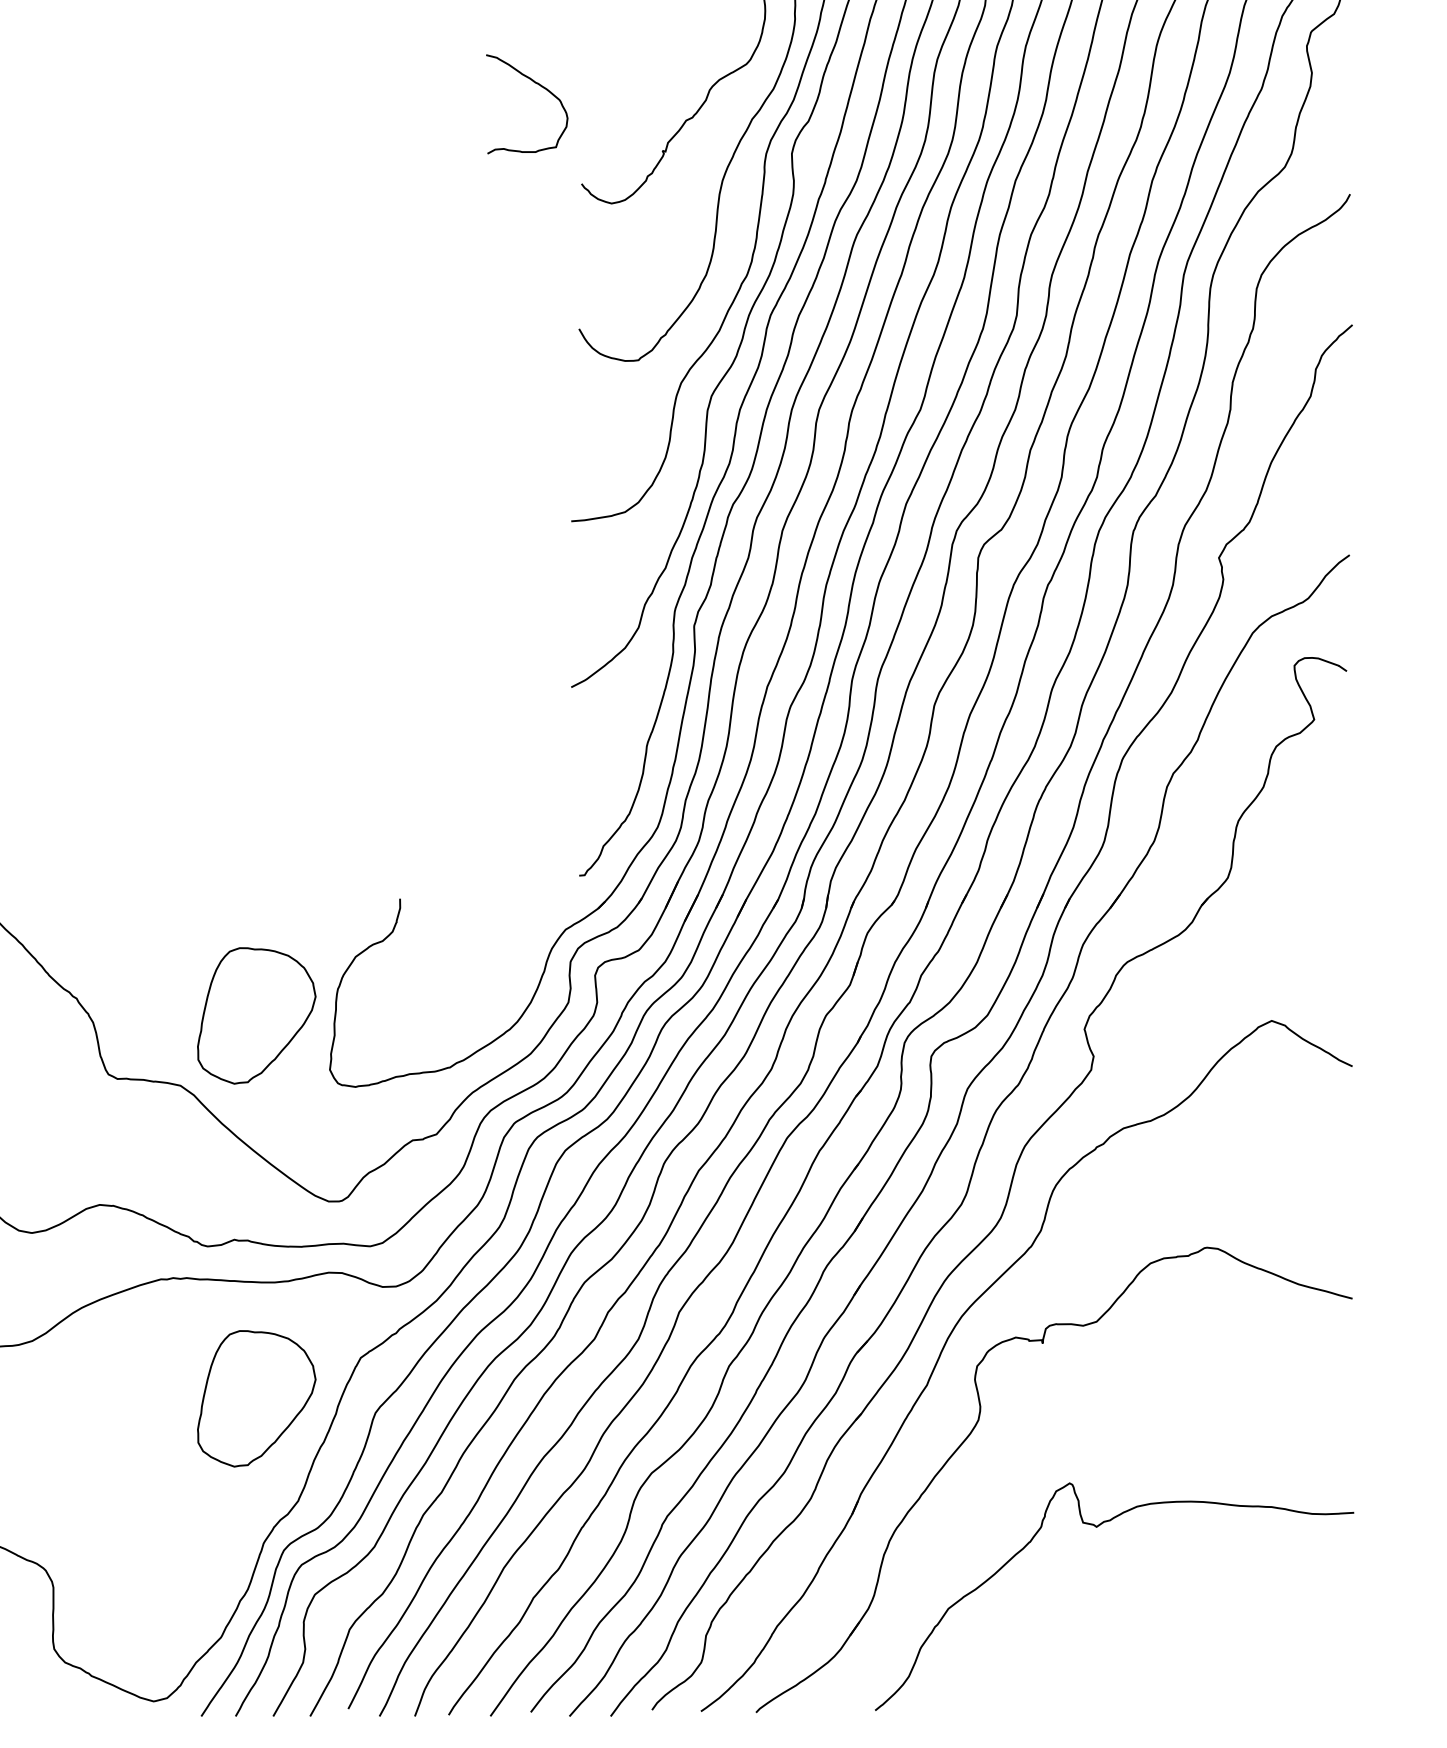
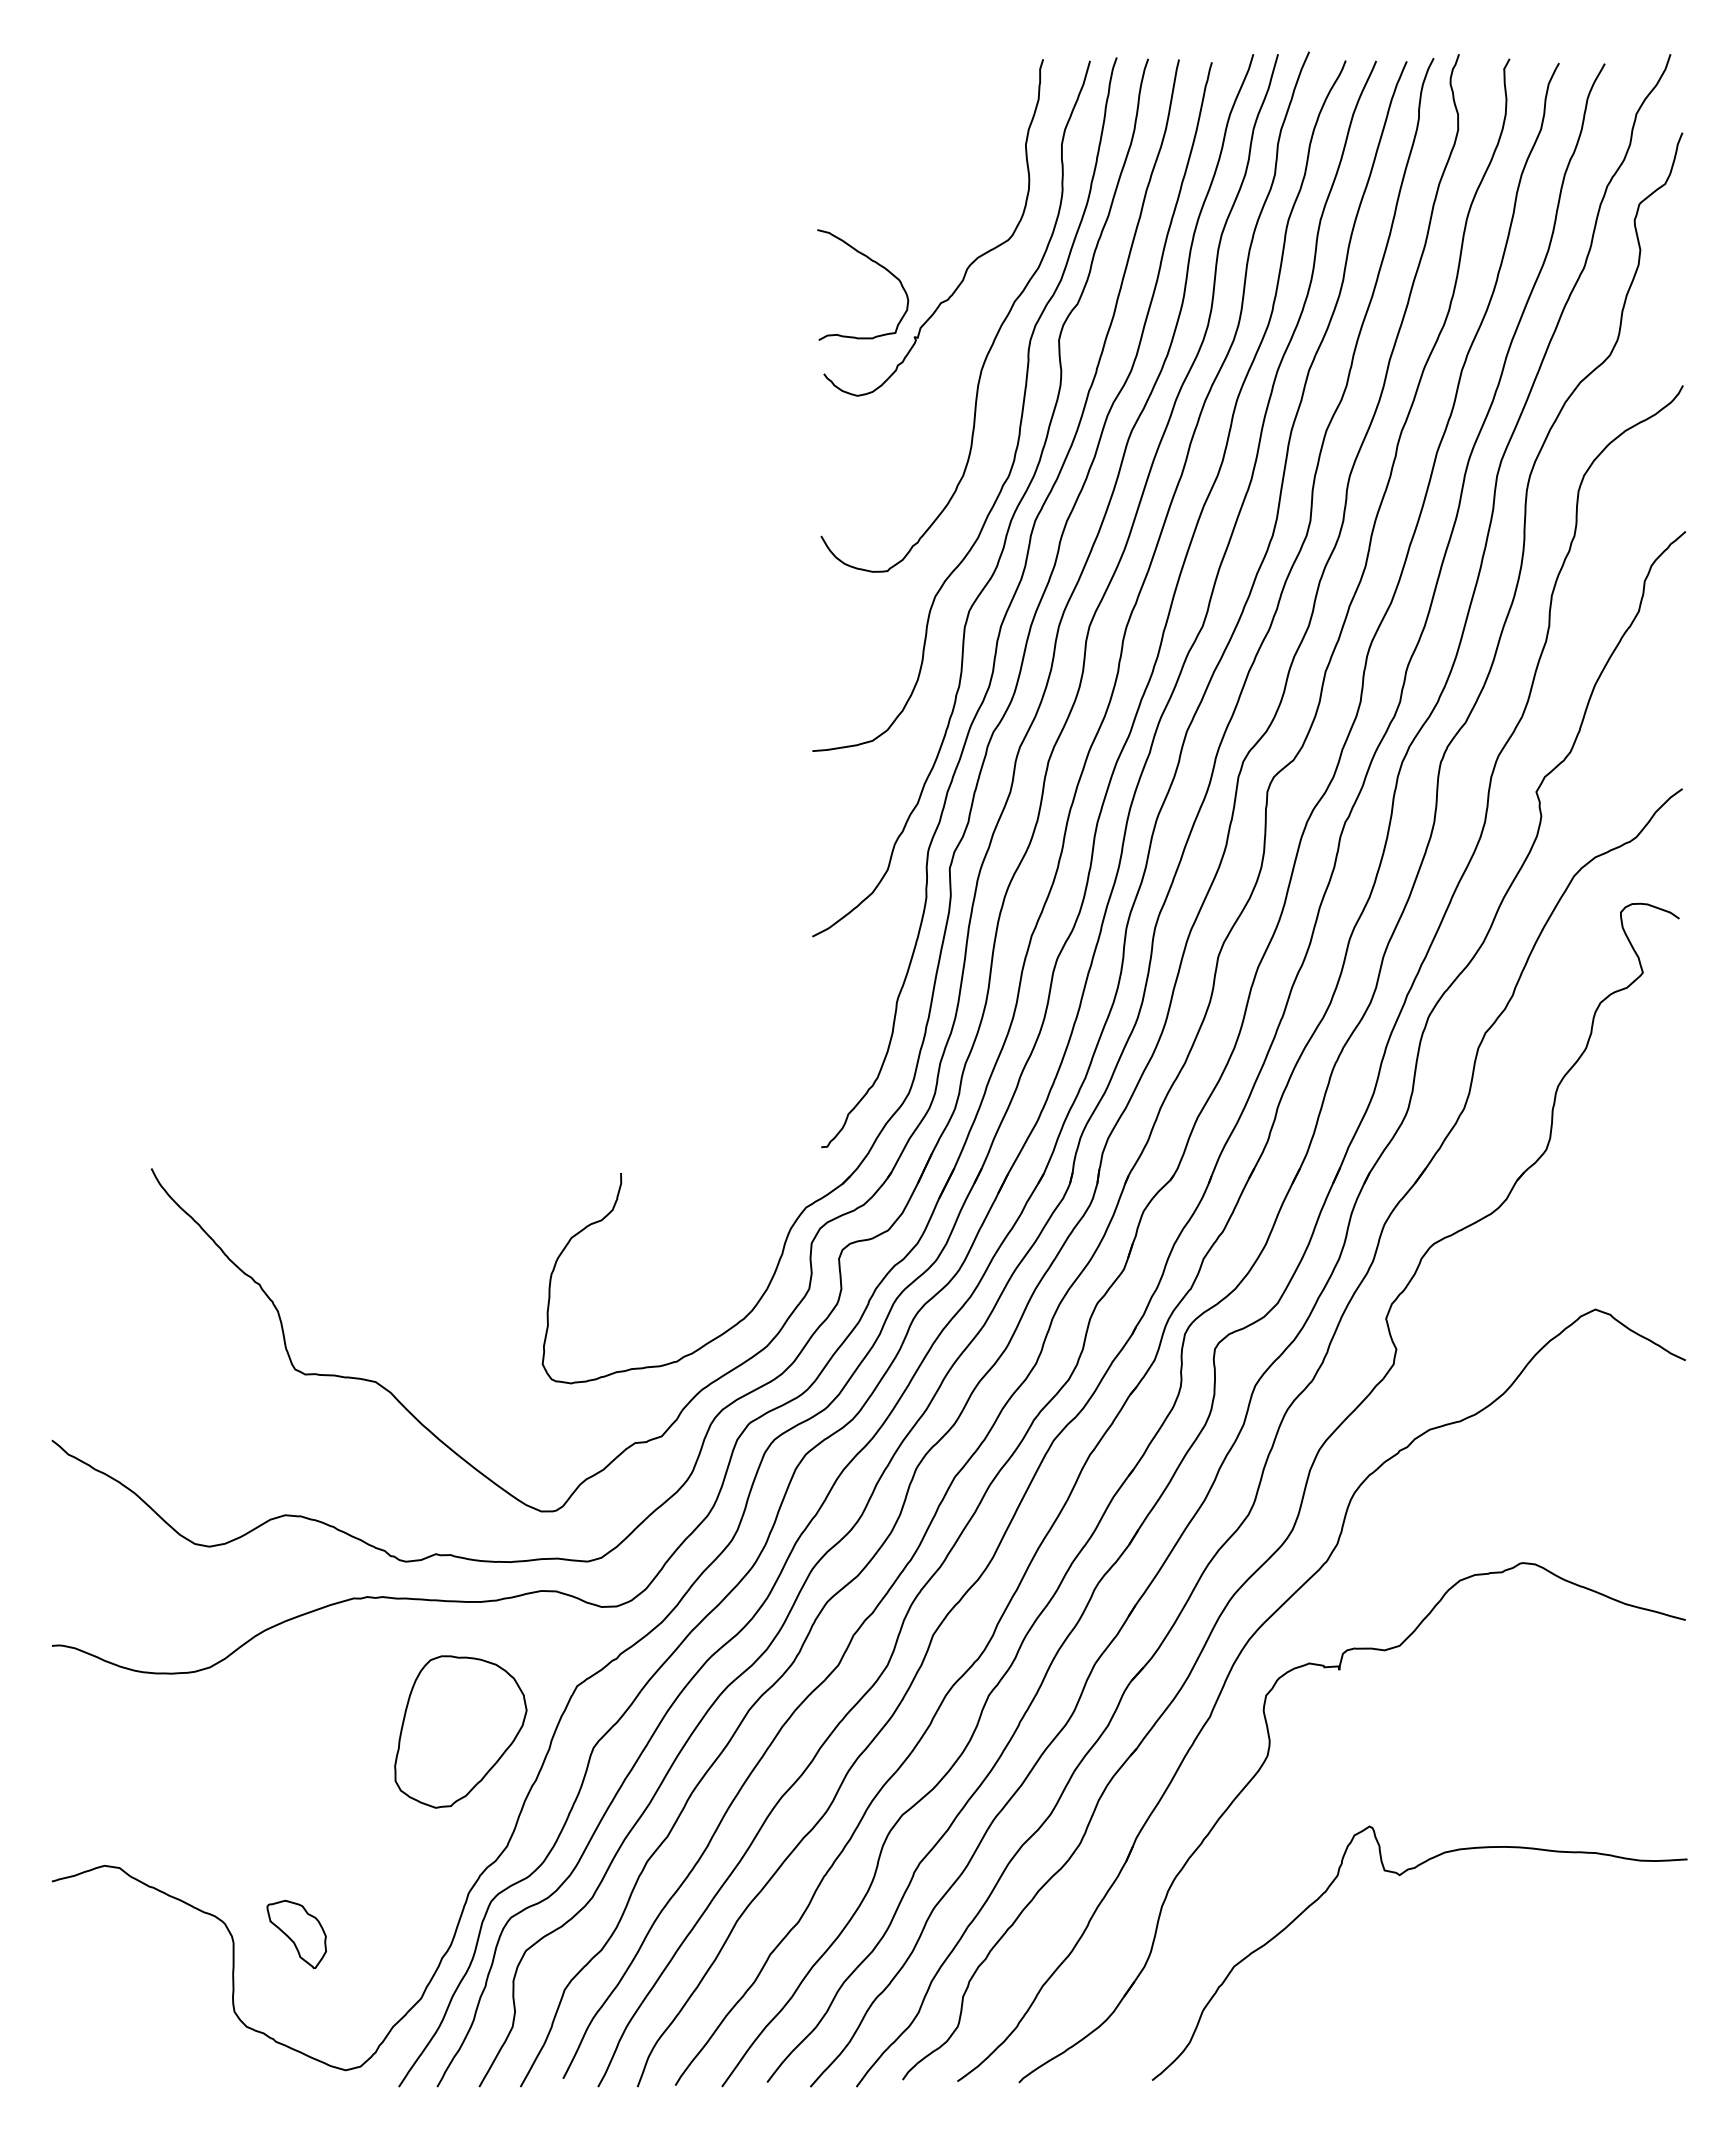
curve: (536, 84) -> (873, 262), moved
part: (256, 1015) -> (460, 1303), removed
part: (109, 1579) -> (296, 1933), added

